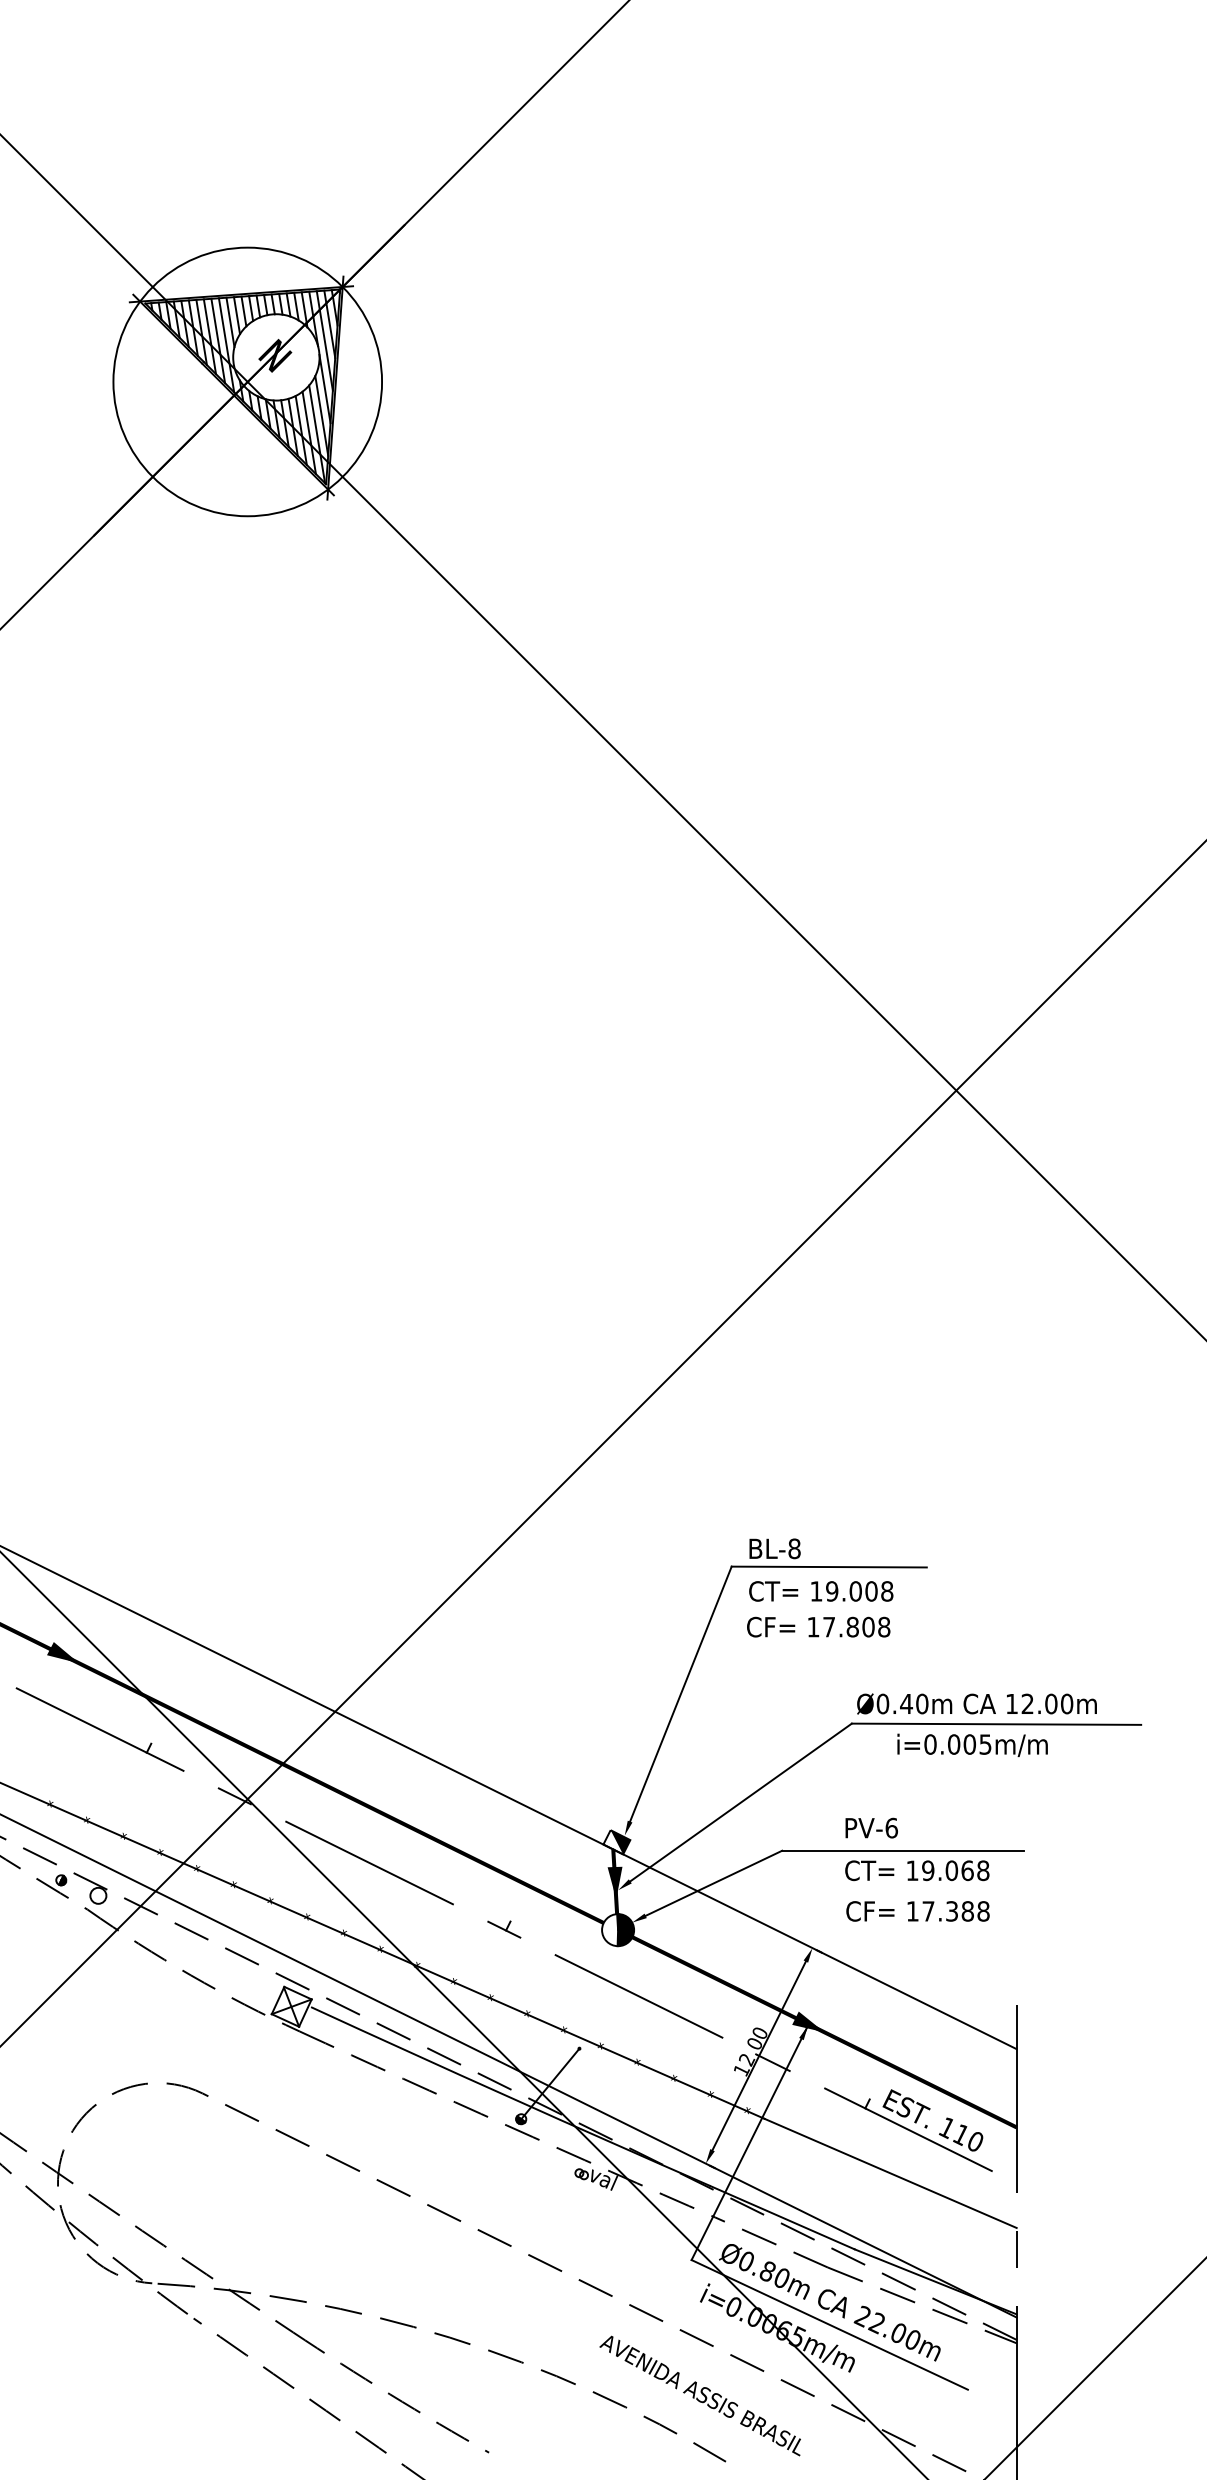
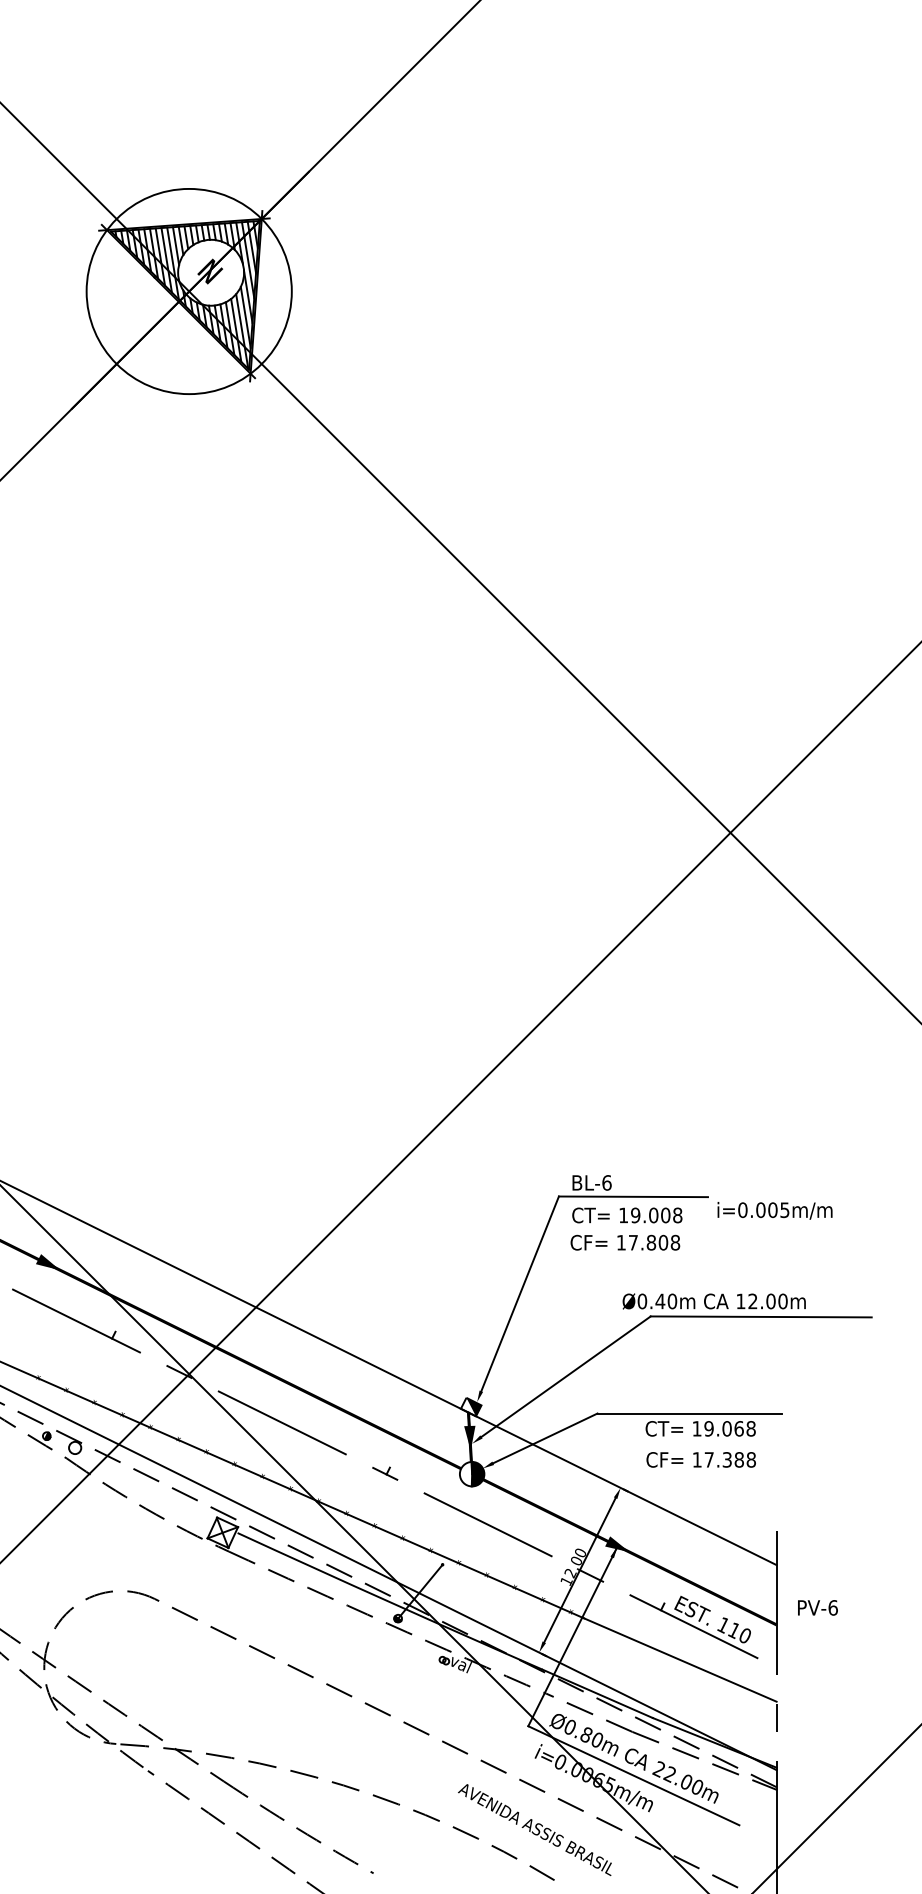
text: (794, 1548) -> (606, 1182), BL-8 -> BL-6
text: (976, 1703) -> (713, 1301), moved
text: (972, 1745) -> (774, 1210), moved
text: (871, 1827) -> (817, 1607), moved

